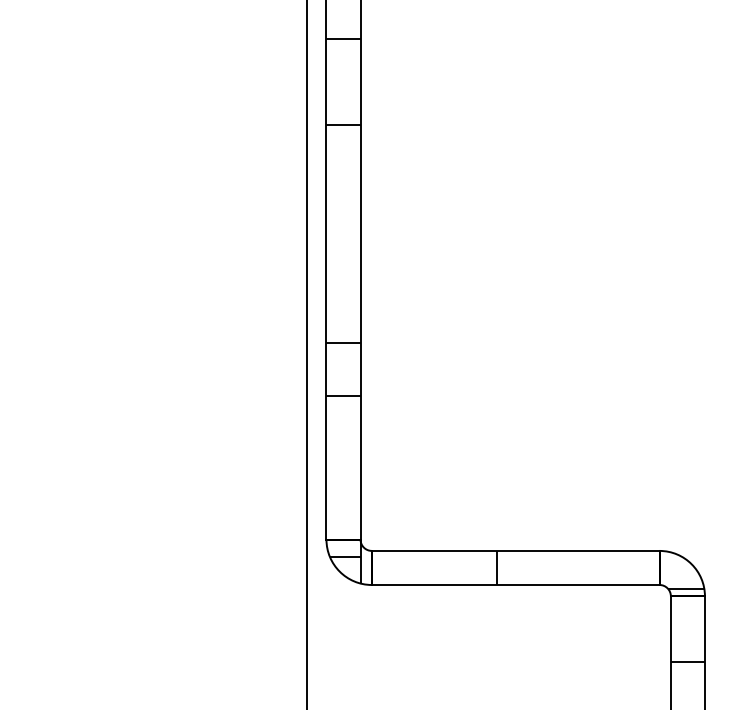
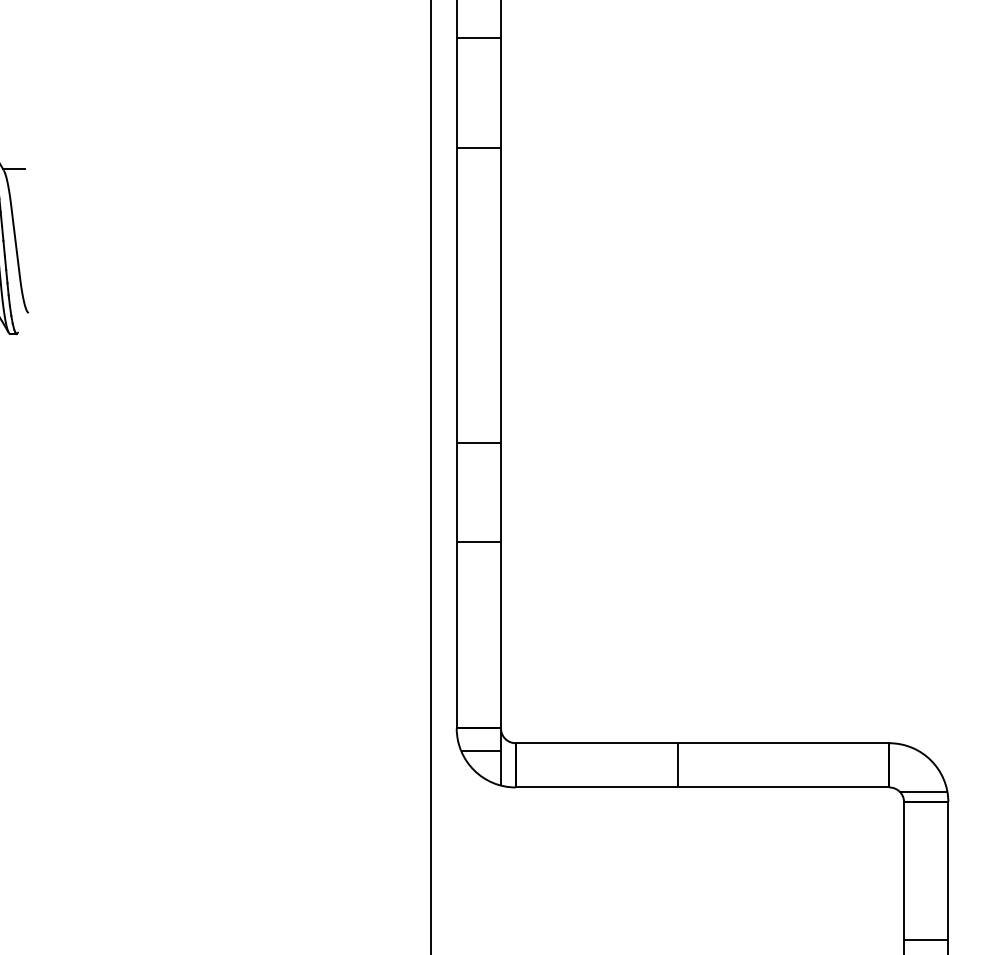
line: (343, 38) -> (478, 37), moved
line: (343, 124) -> (478, 148), moved
line: (343, 343) -> (478, 443), moved
line: (688, 662) -> (926, 939), moved

